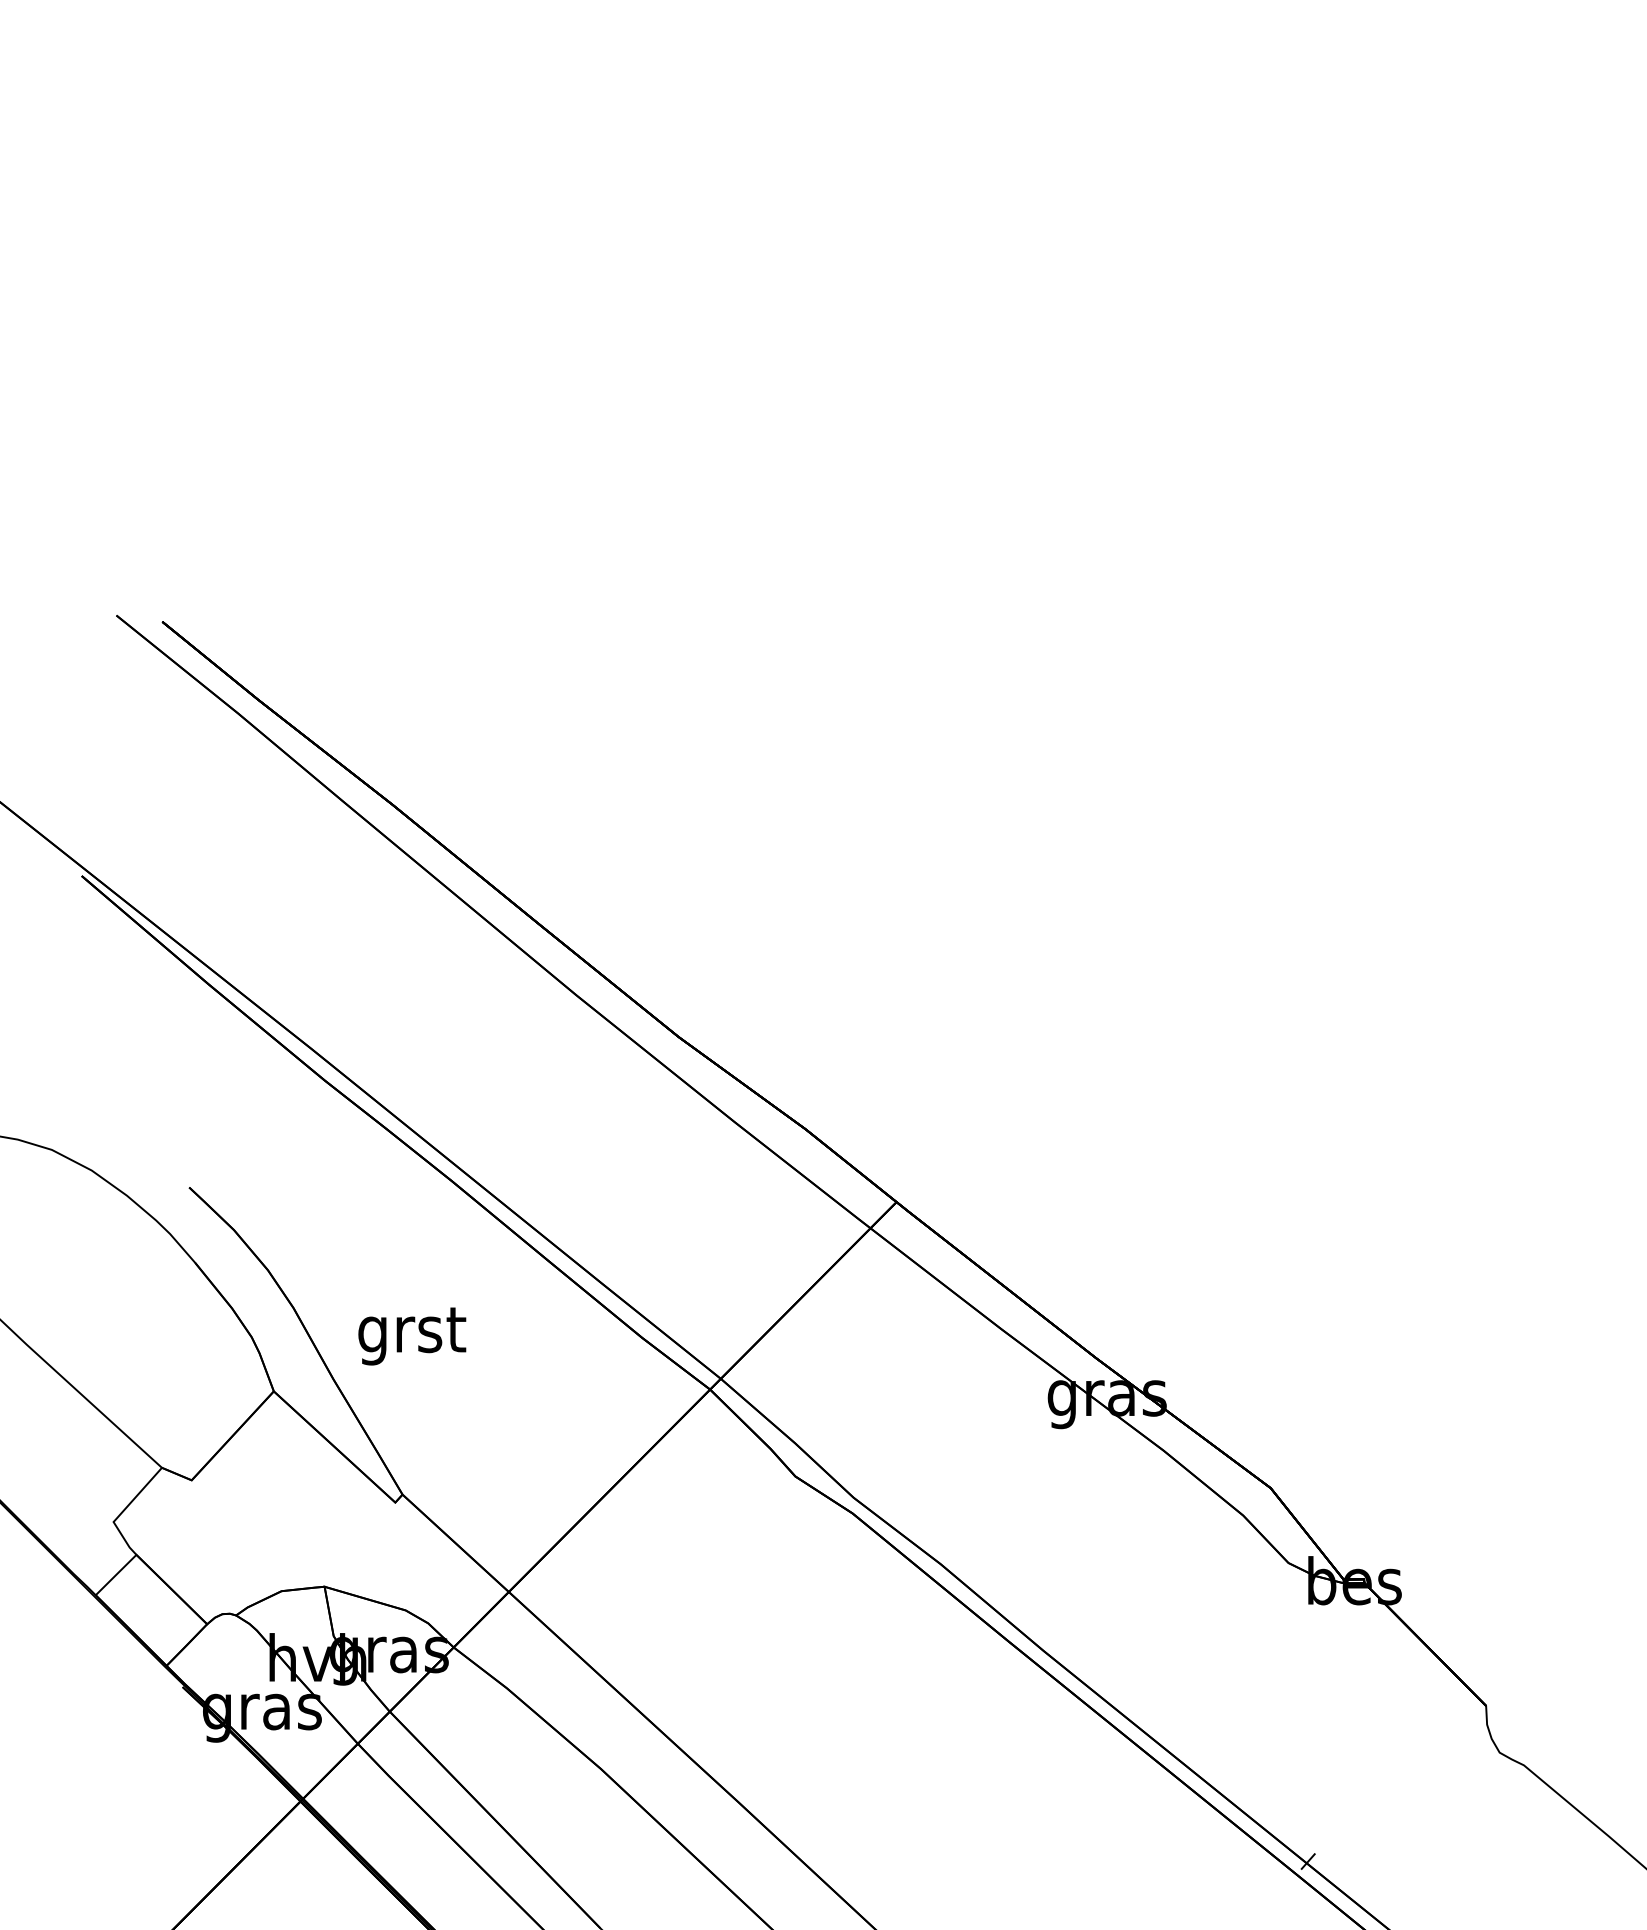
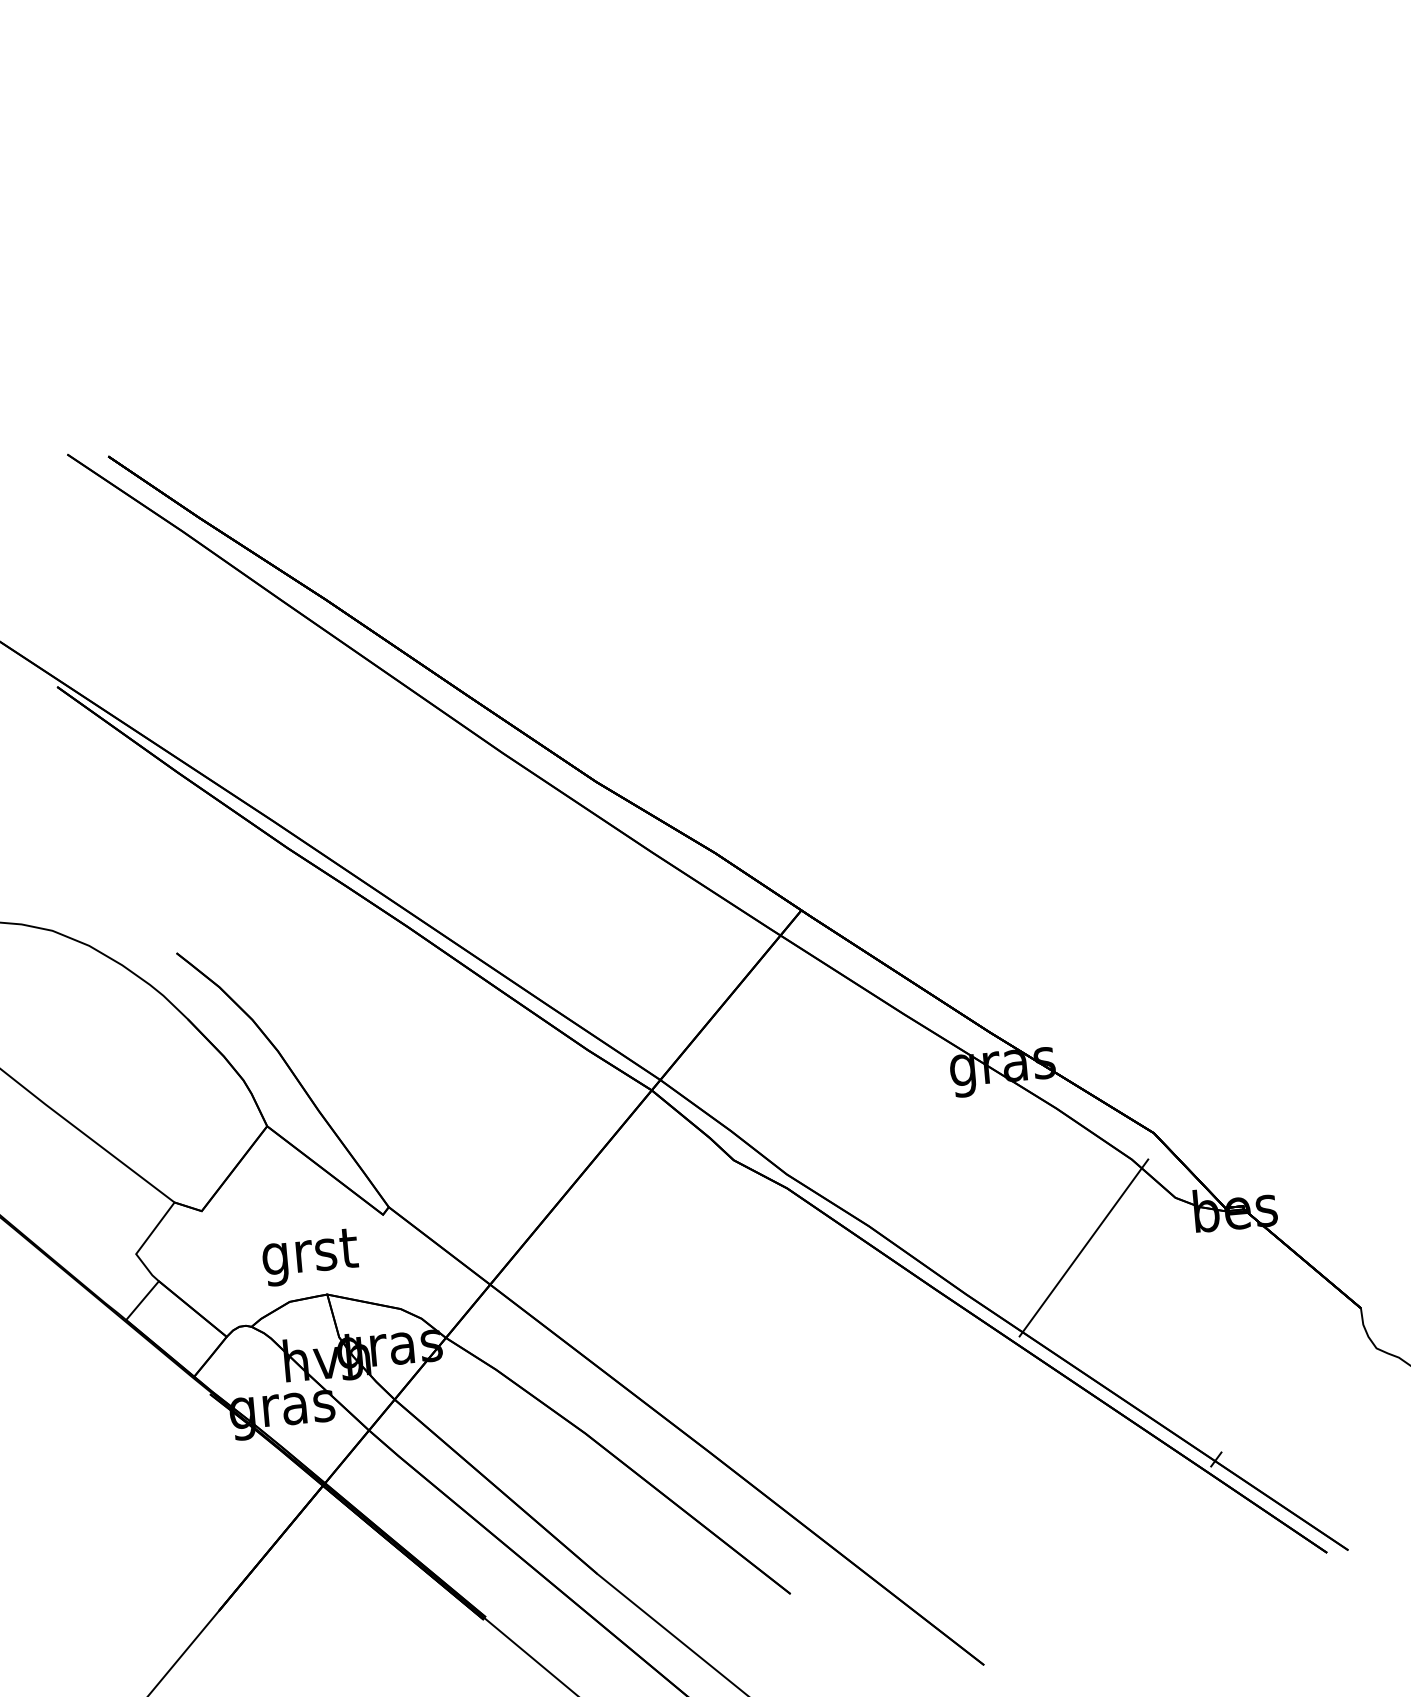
text: (412, 1336) -> (310, 1257), moved
line: (1180, 1610) -> (1083, 1248), added

